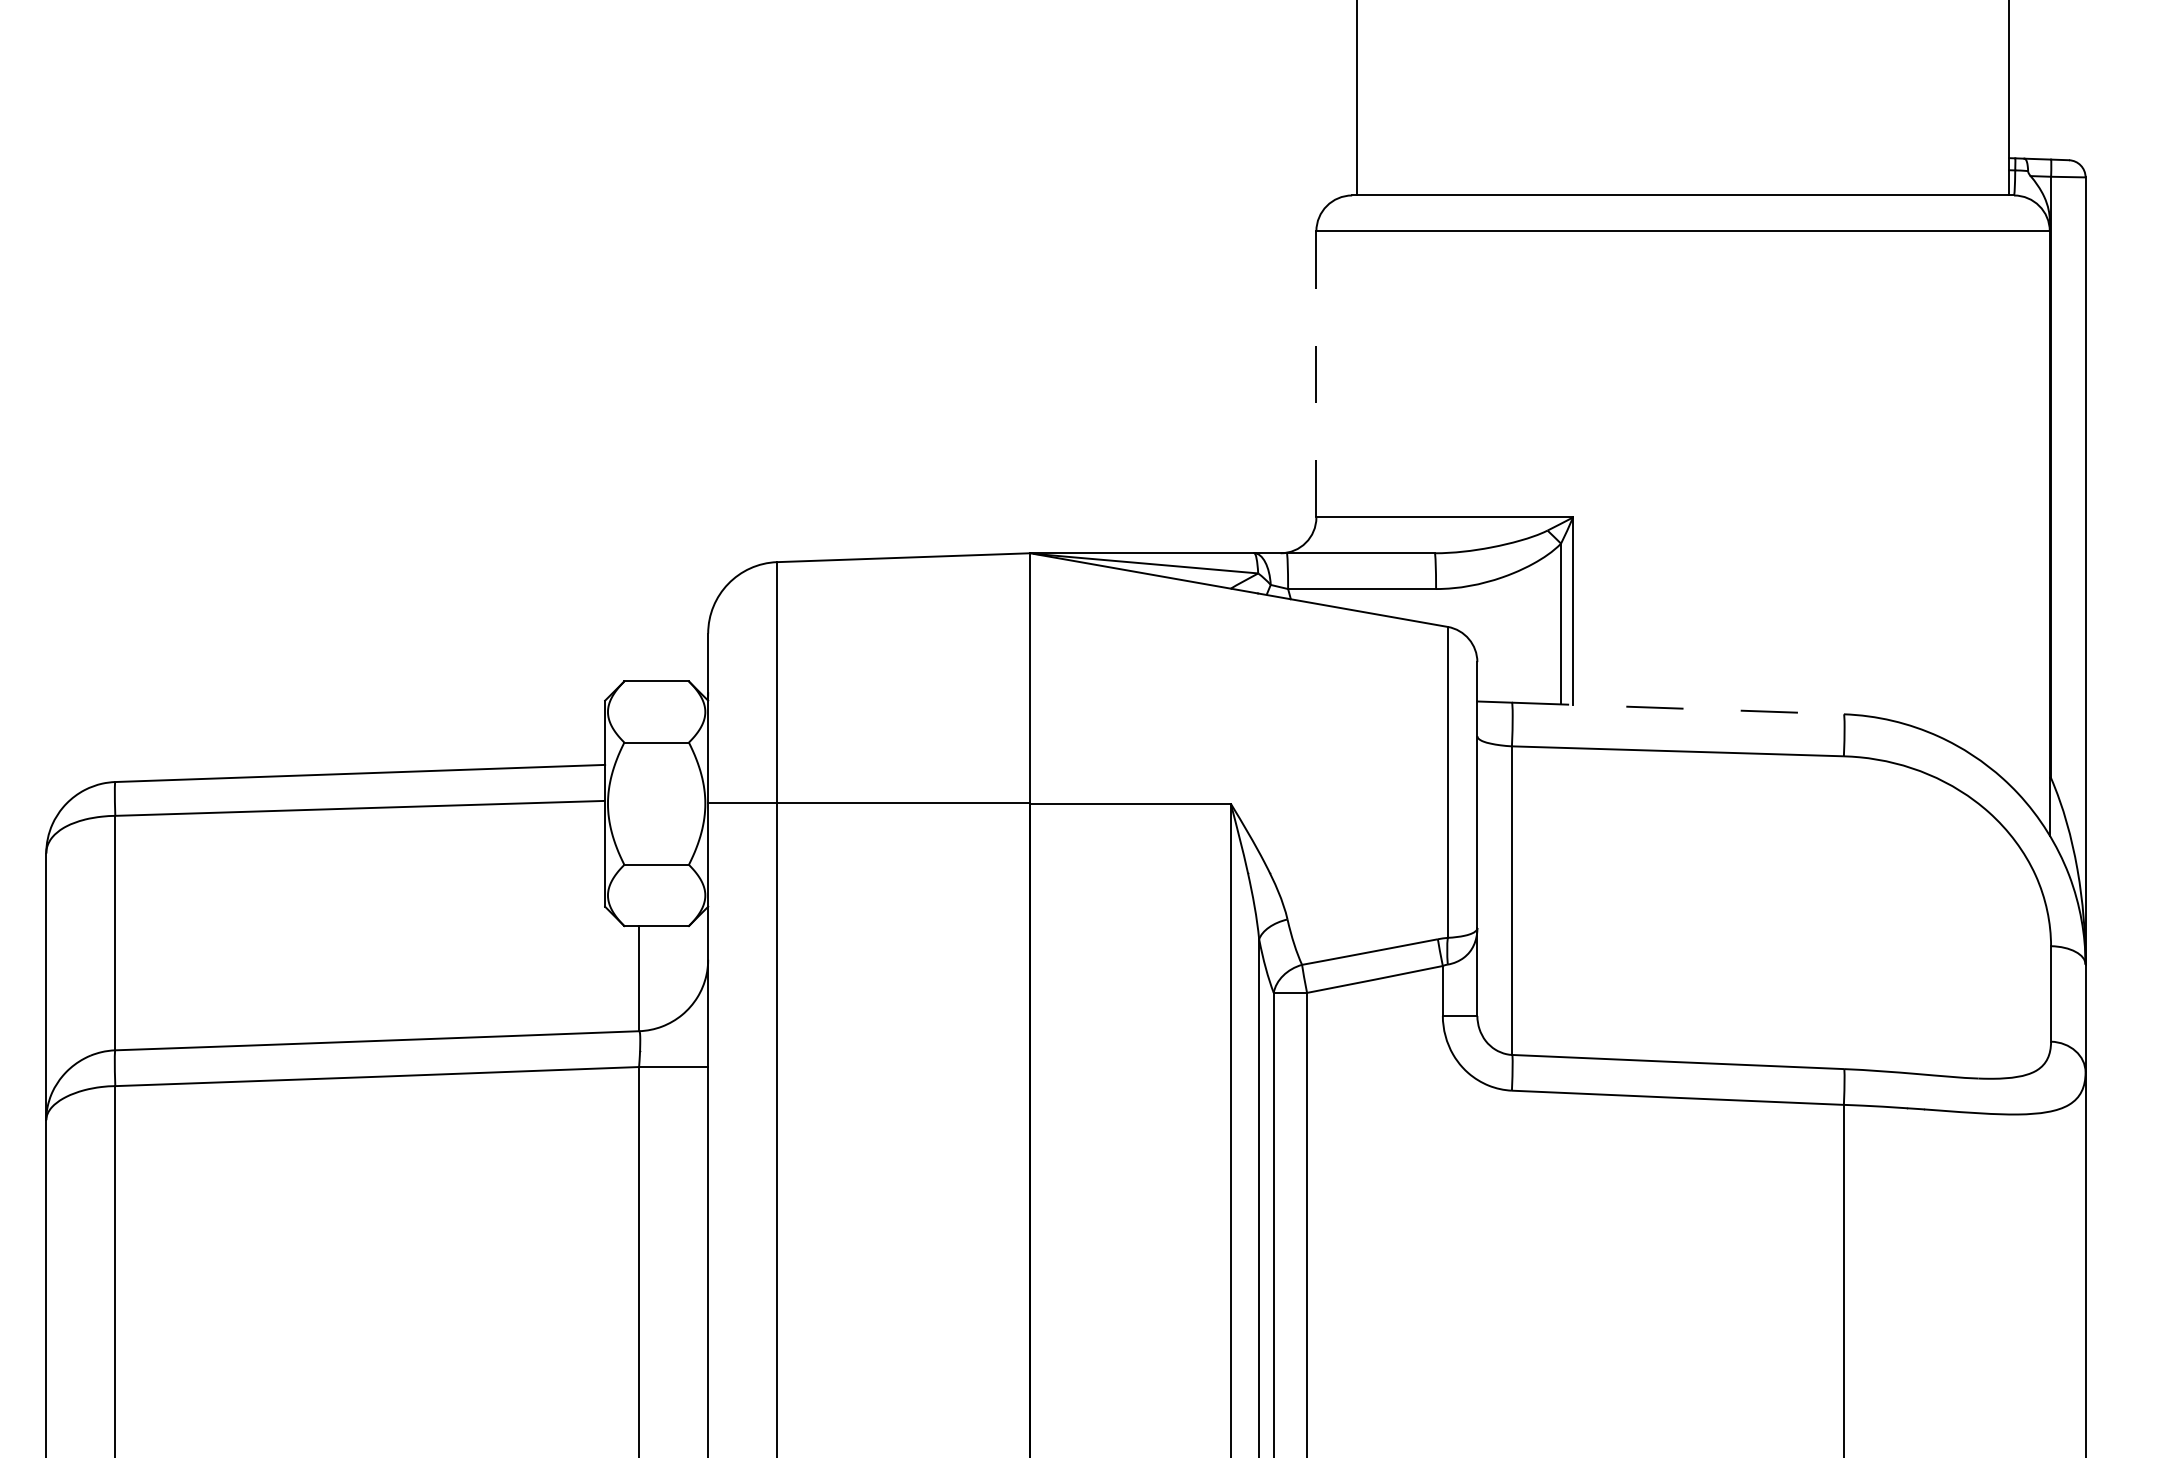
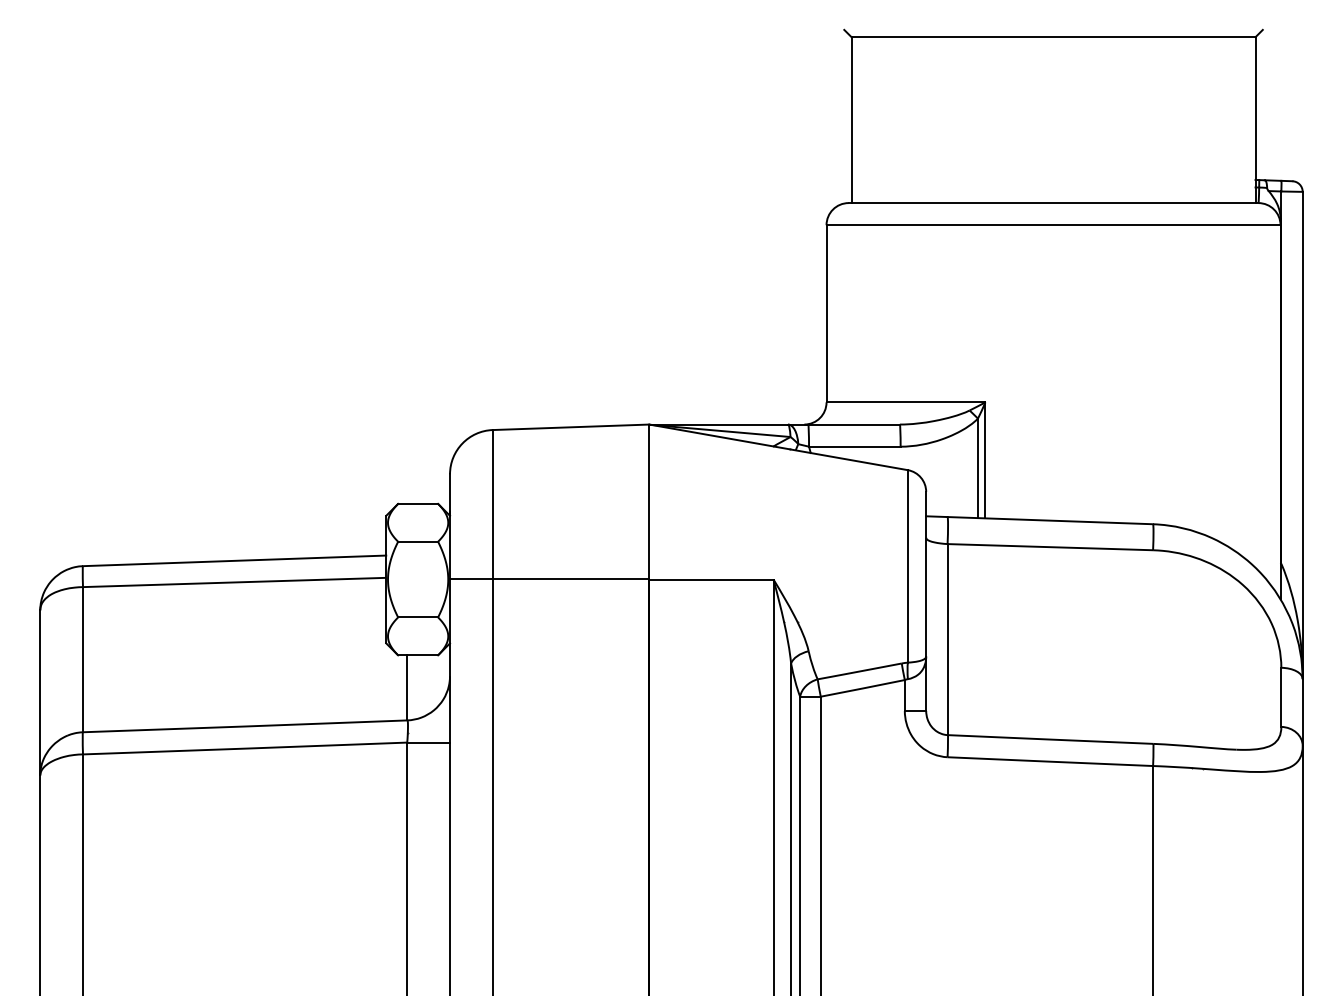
line: (1316, 373) -> (826, 313), dashed -> solid
line: (1678, 708) -> (1050, 520), dashed -> solid

